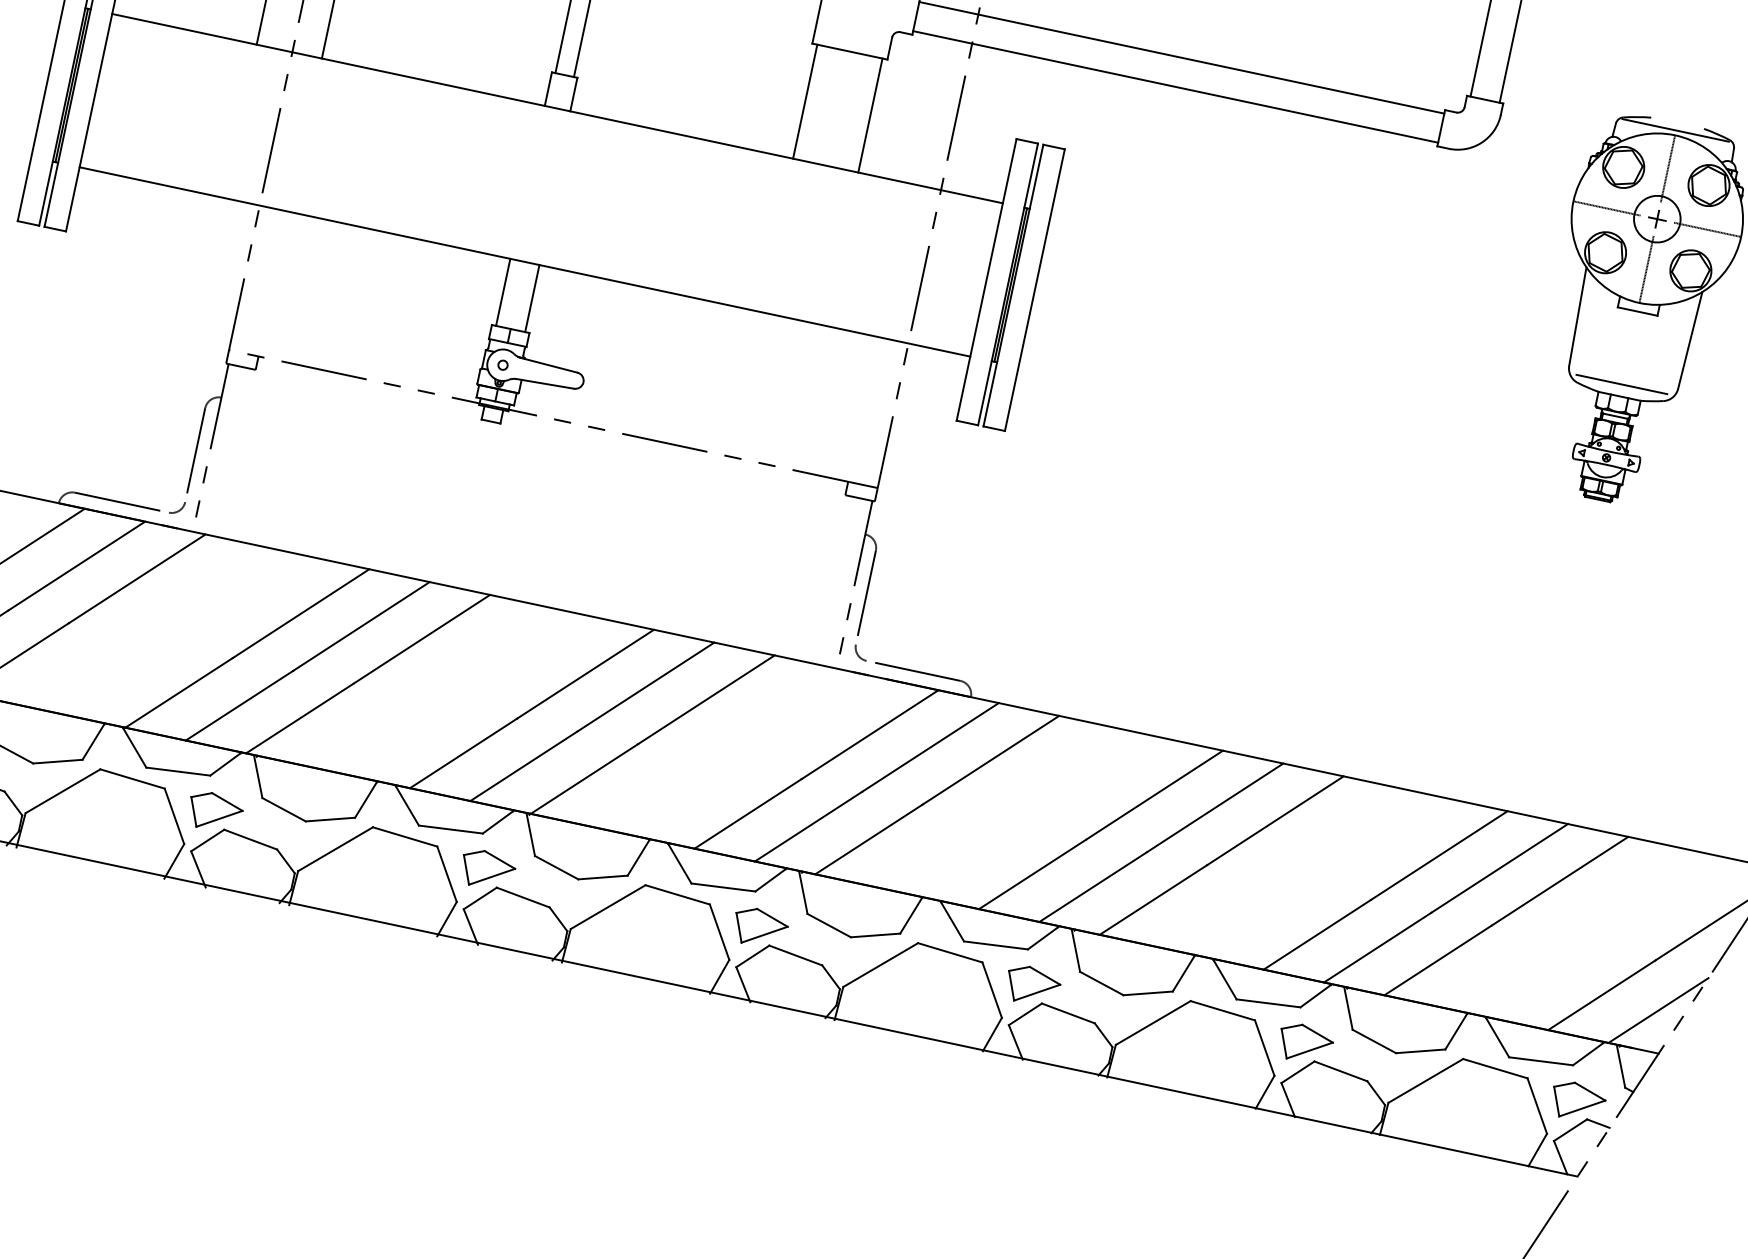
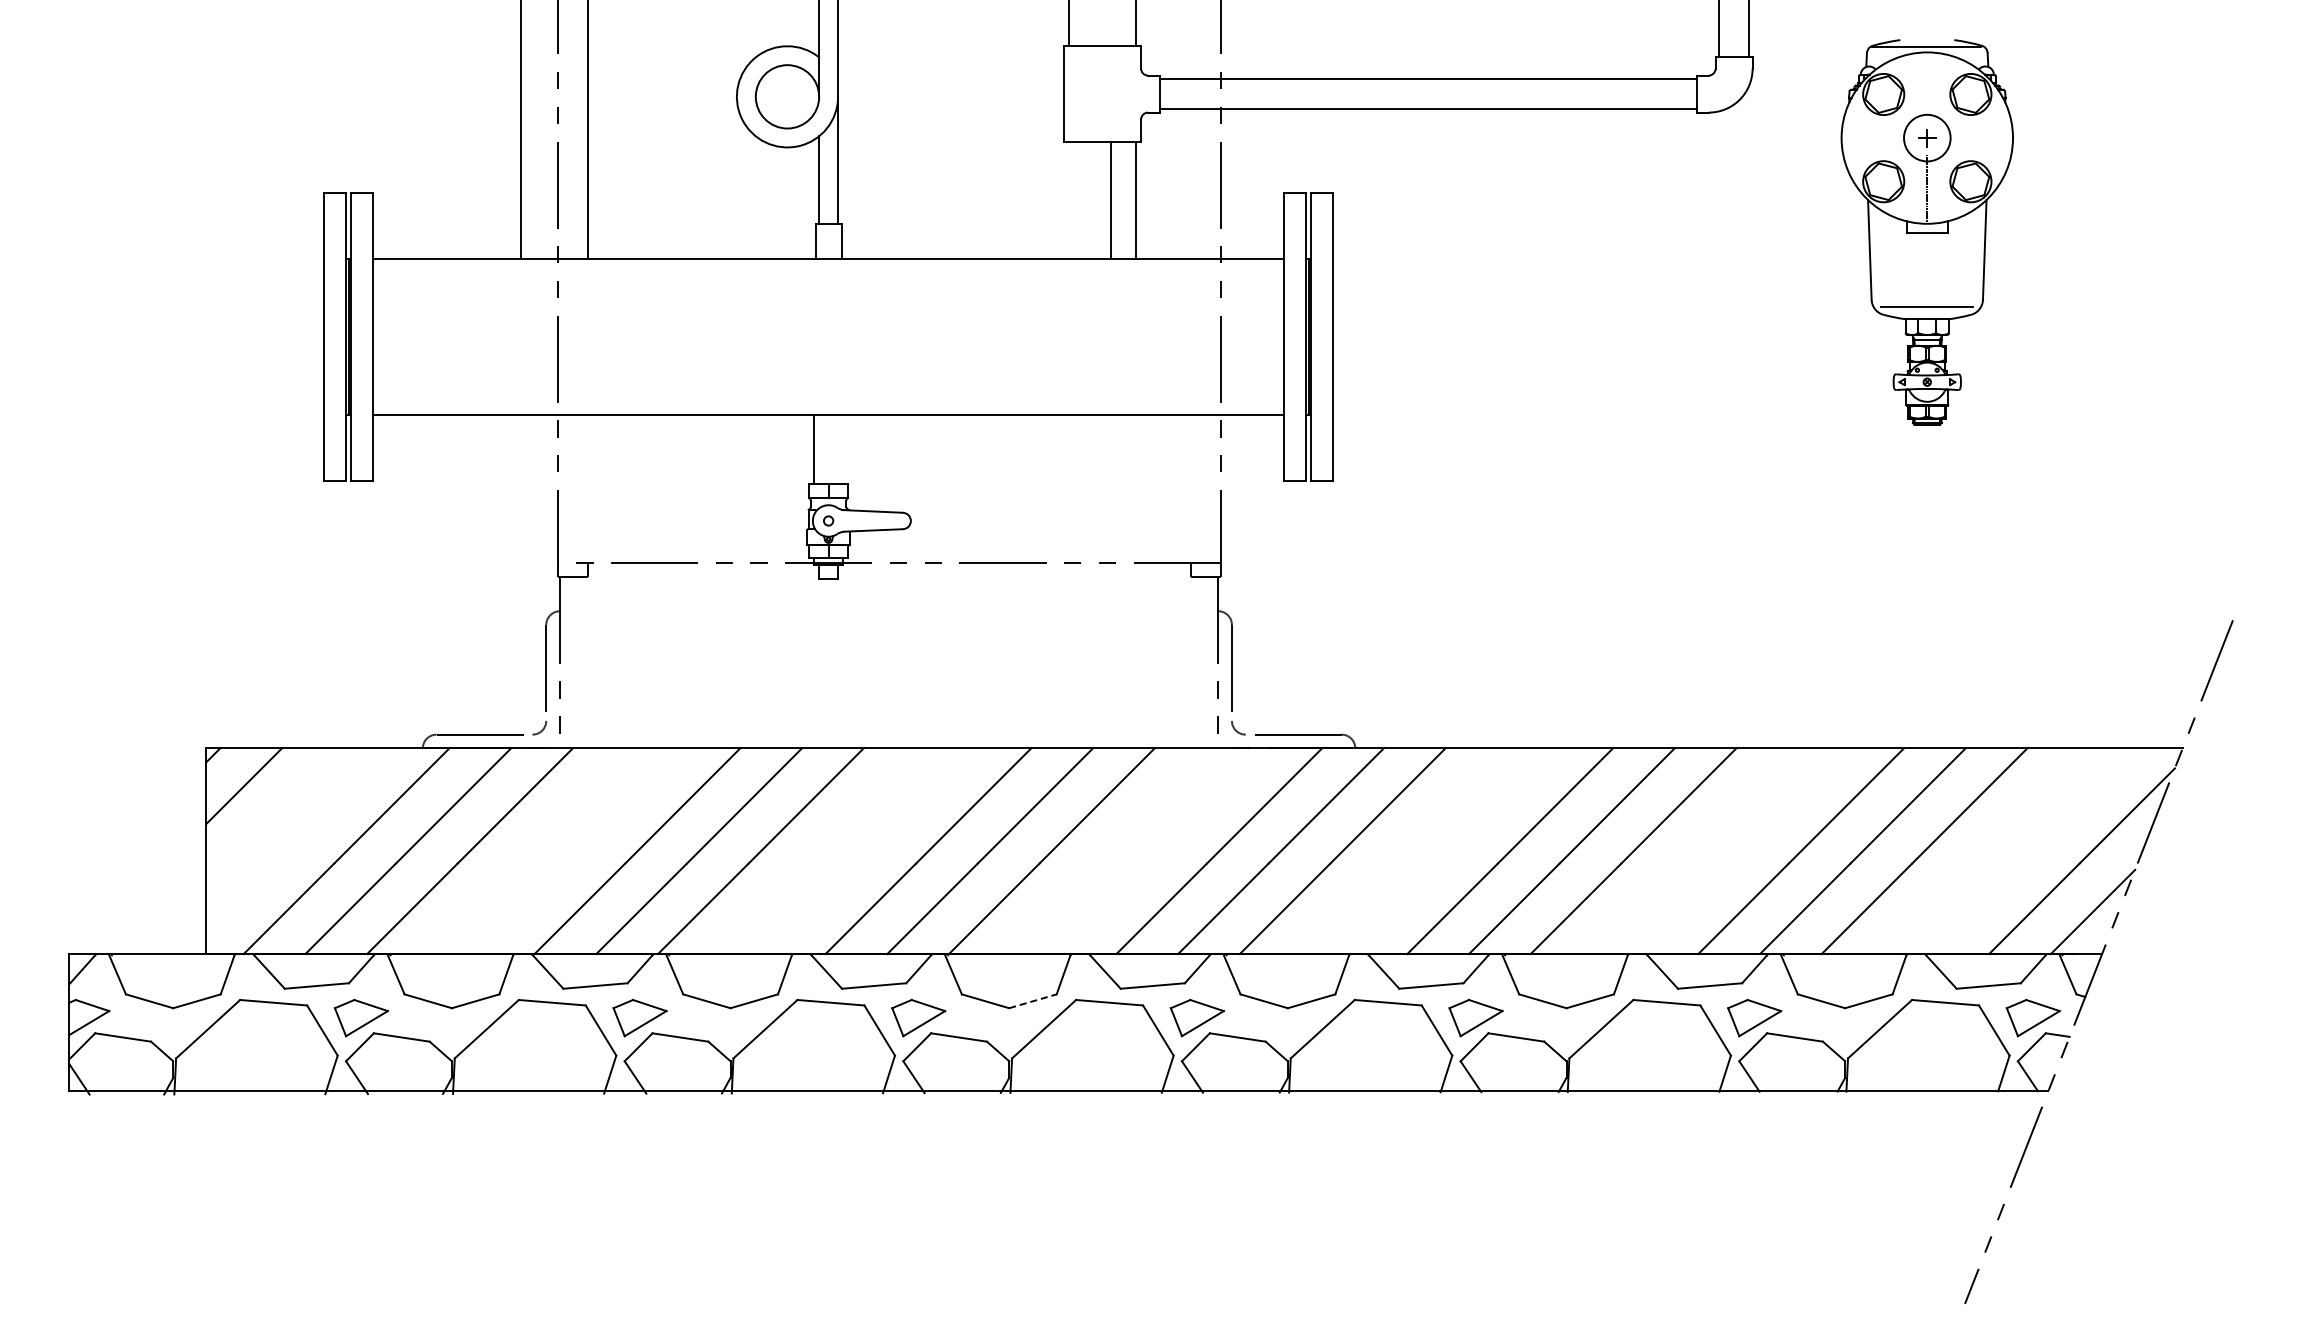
line: (805, 101) -> (1111, 200), moved
line: (1668, 168) -> (1927, 86), removed
line: (1606, 208) -> (1875, 138), removed
line: (1707, 230) -> (1978, 138), removed
line: (532, 298) -> (843, 449), removed
line: (602, 877) -> (1032, 1001), solid -> dashed

